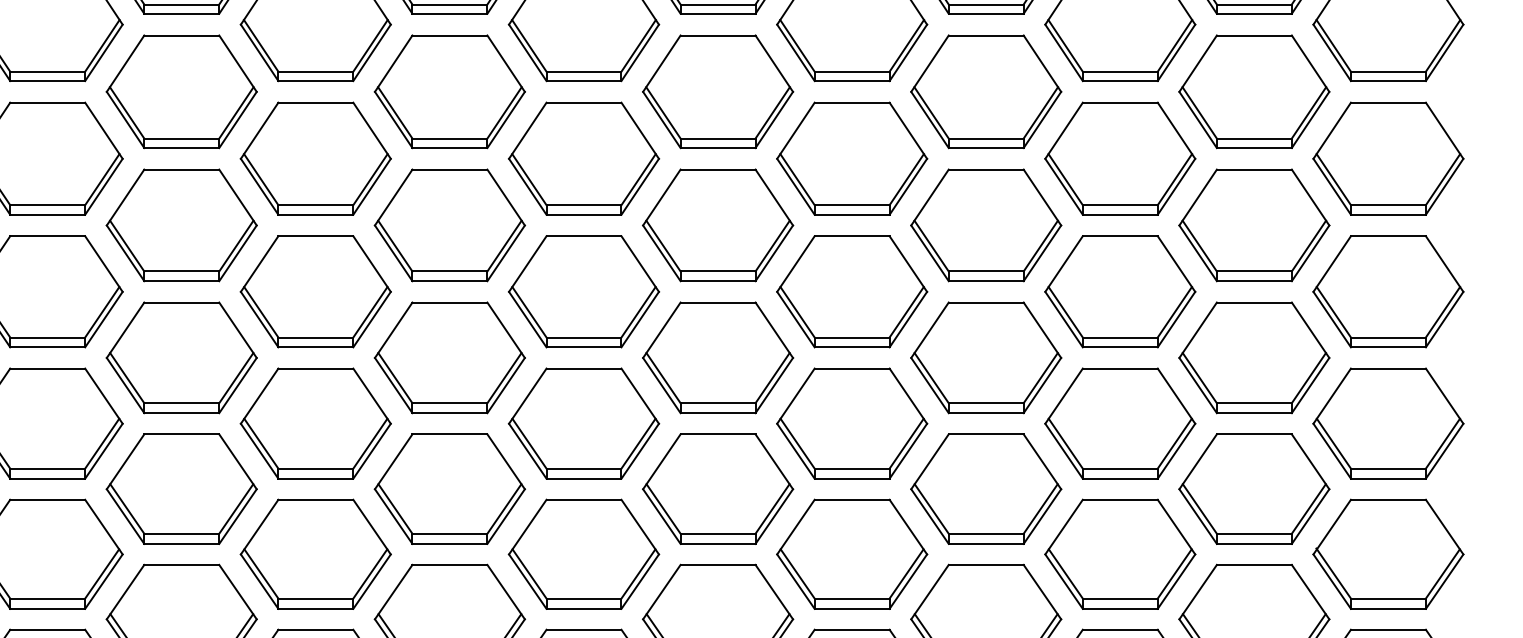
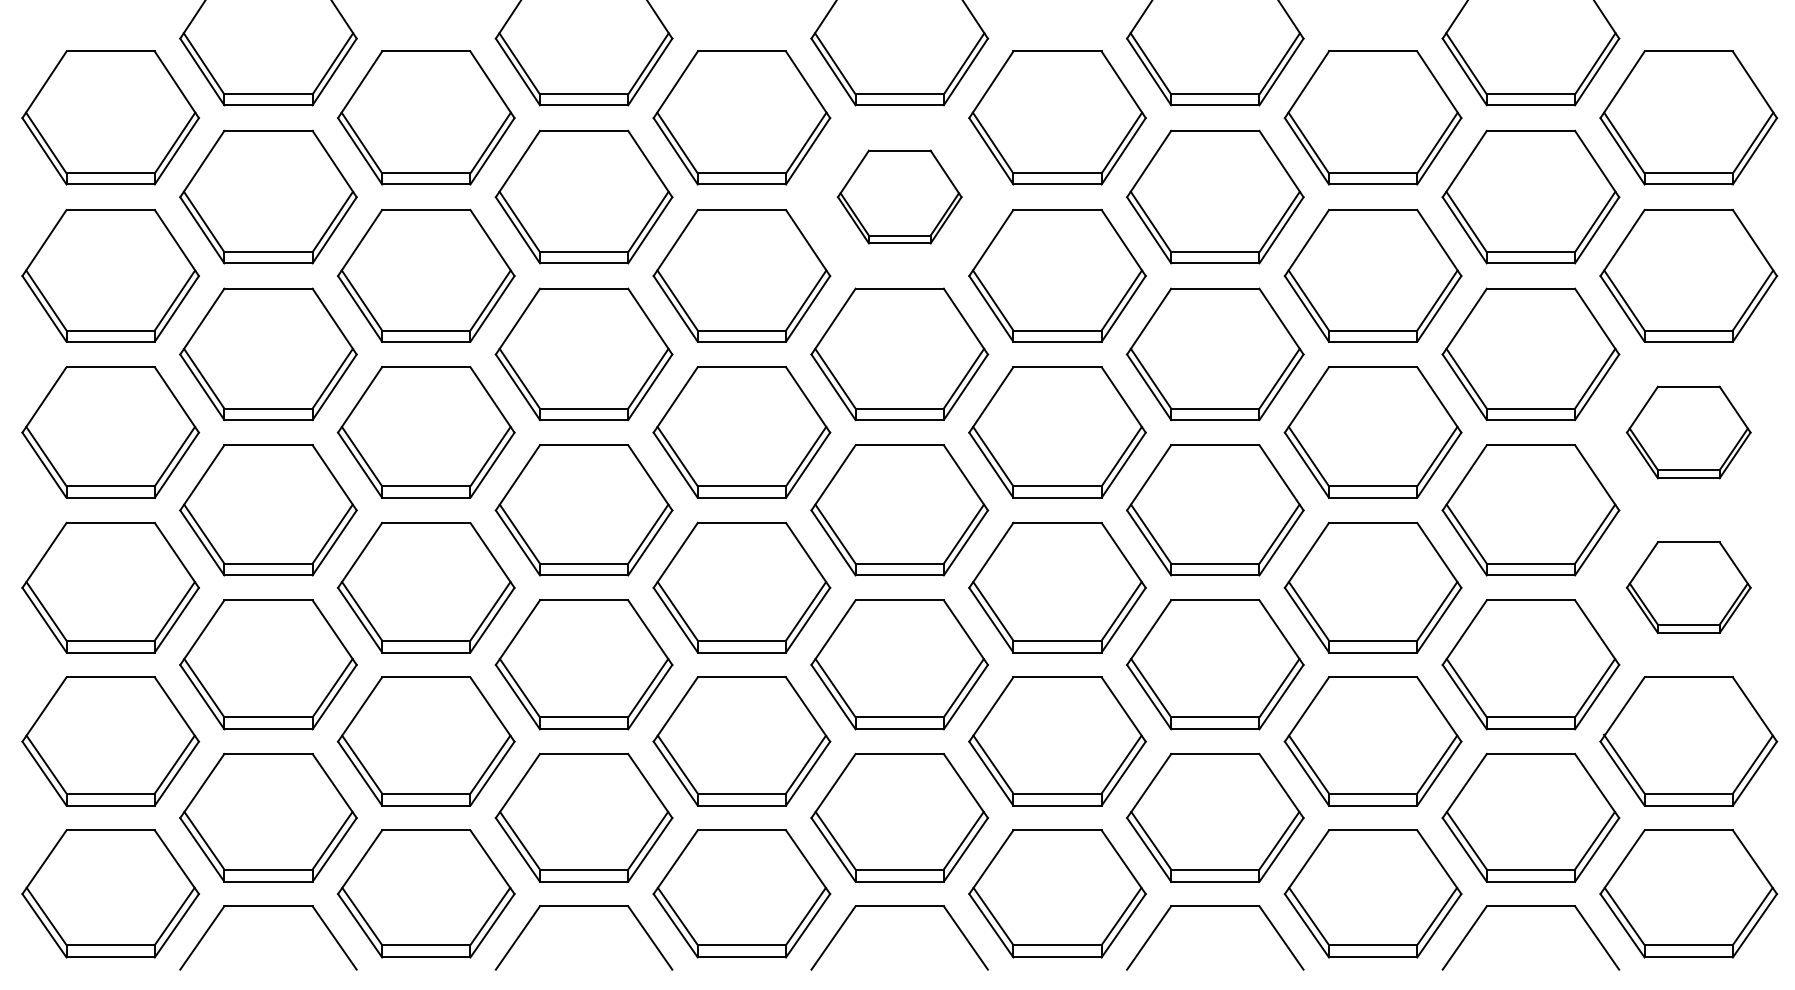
part: (717, 91) -> (899, 196), size x0.7
part: (1388, 291) -> (1688, 432), size x0.7
part: (1388, 423) -> (1688, 587), size x0.7

